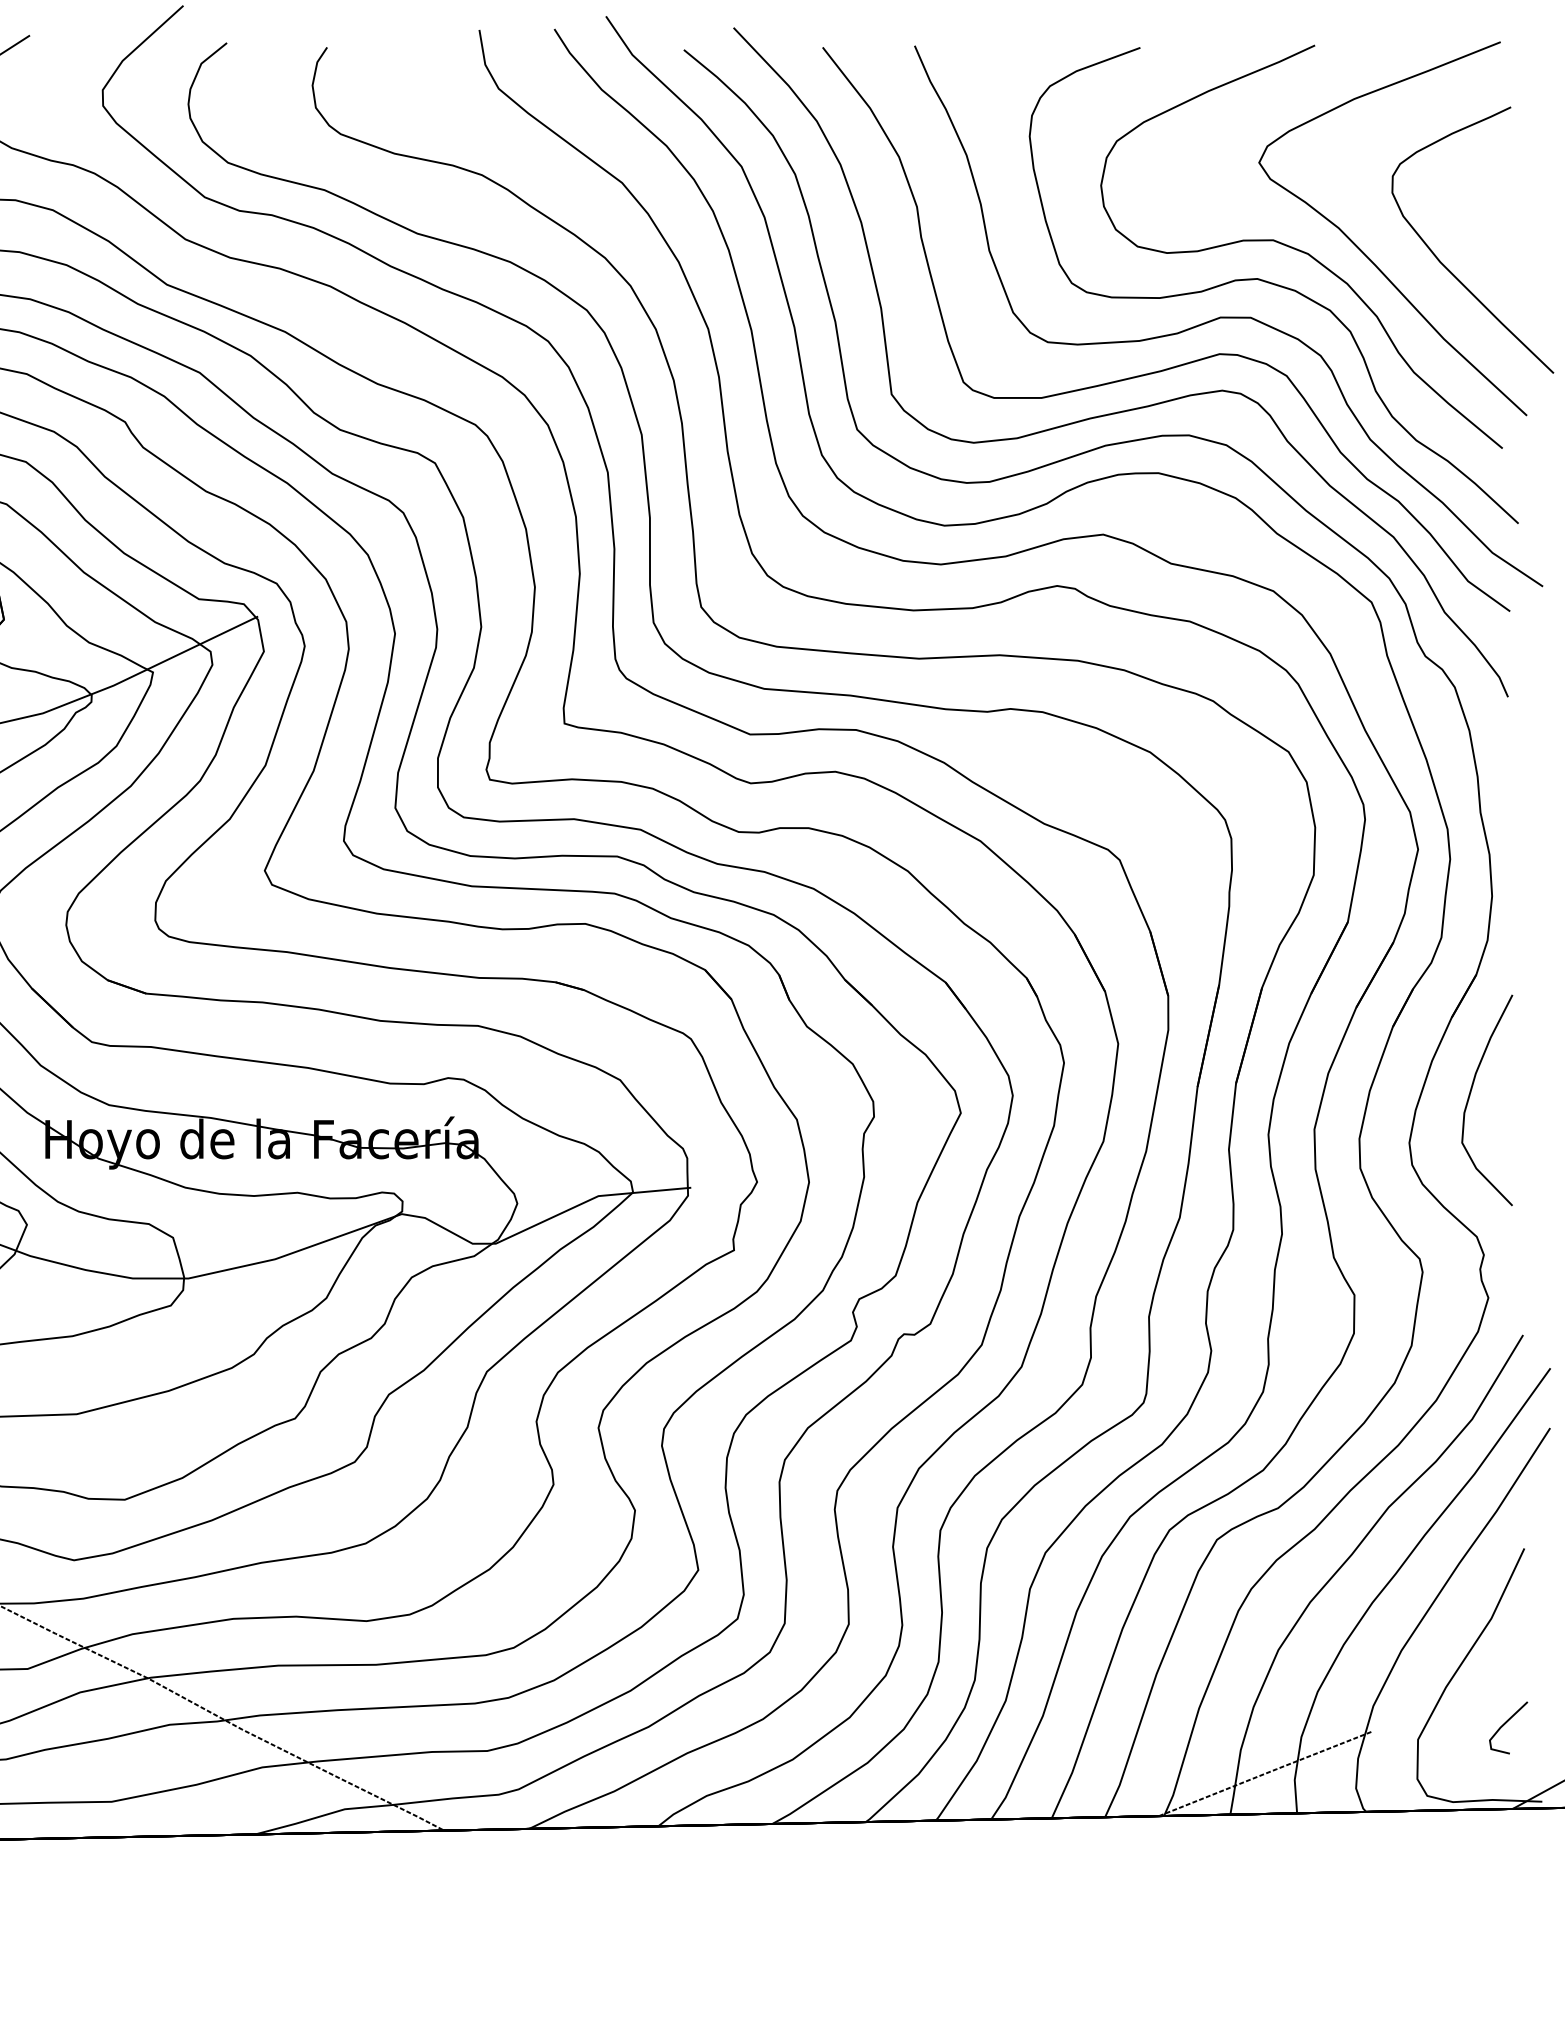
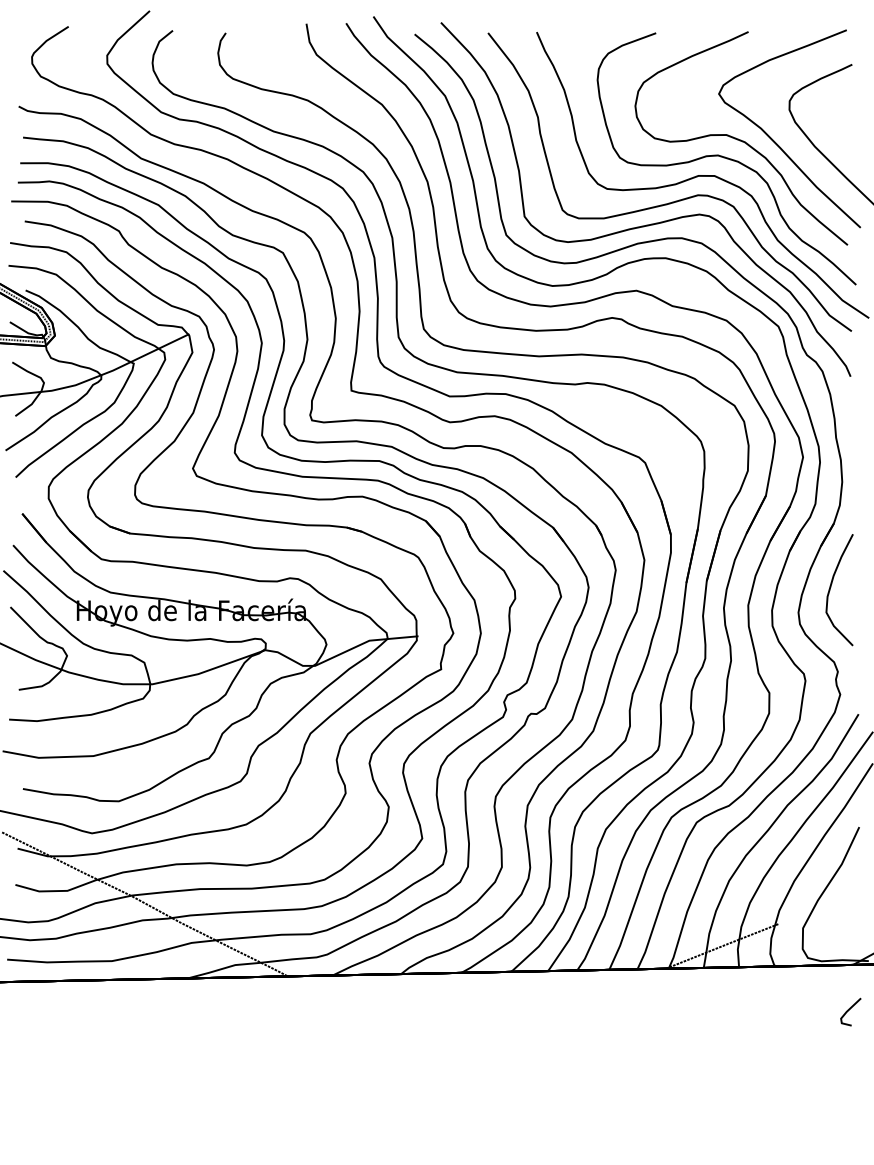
part: (1507, 1726) -> (850, 1011), moved

